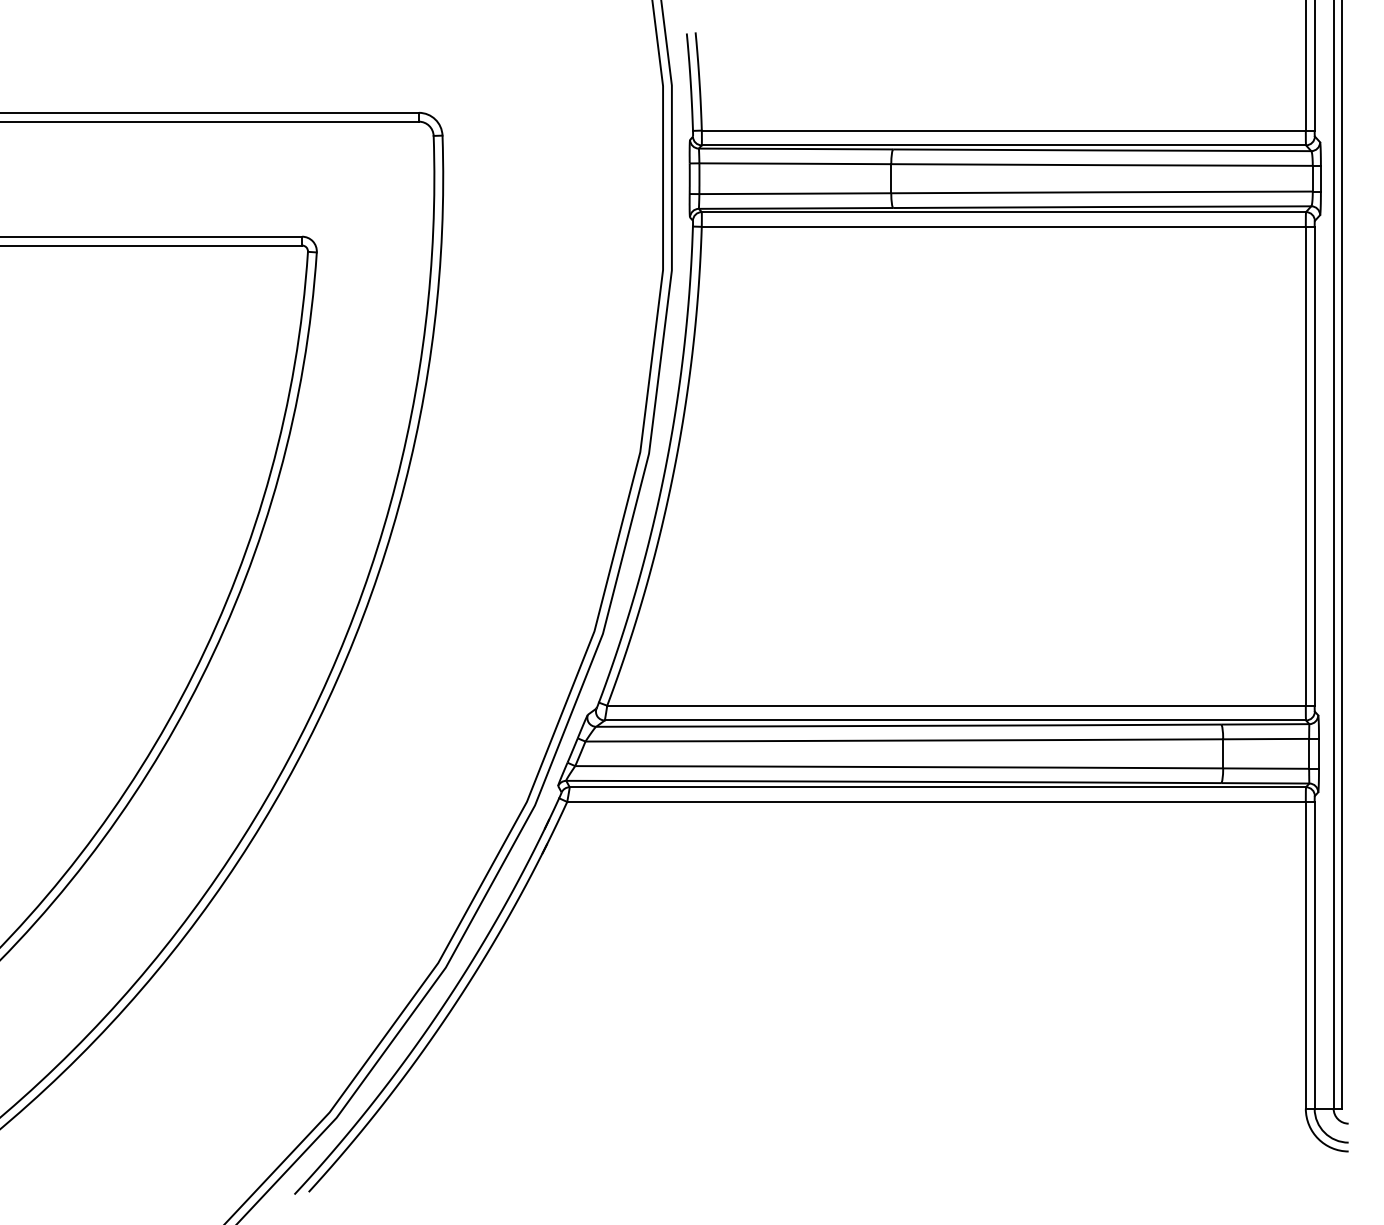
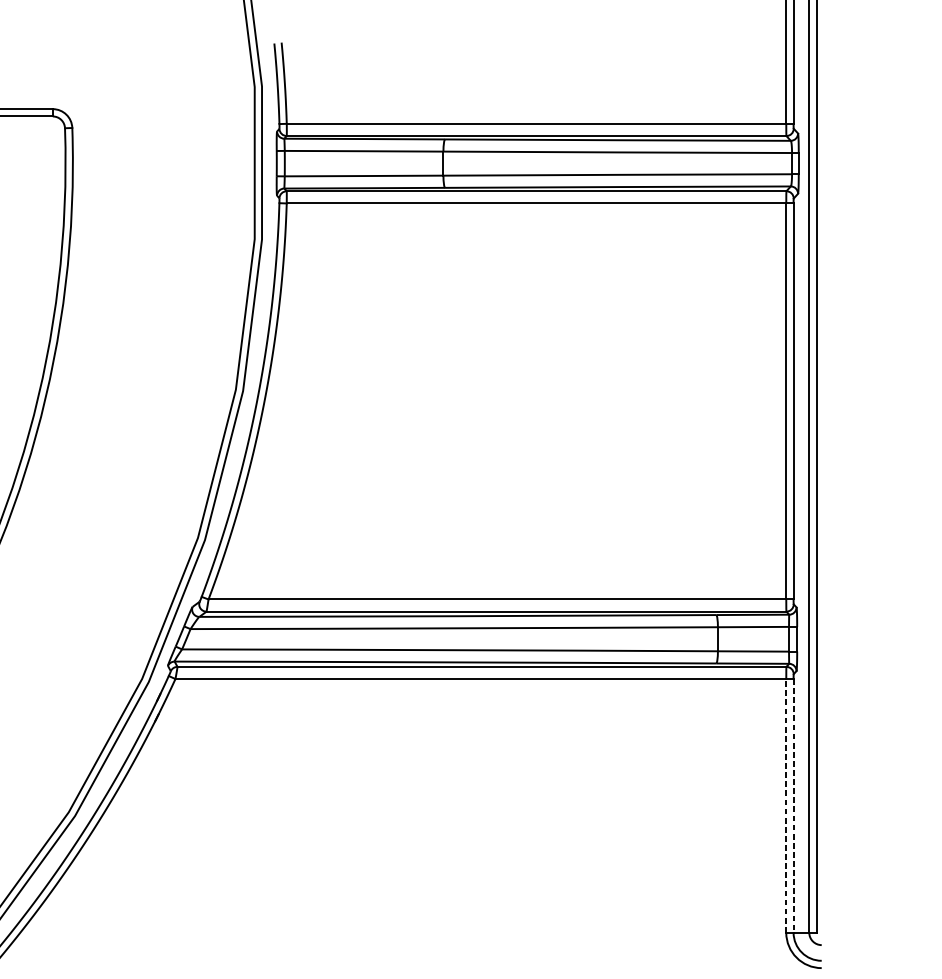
line: (1305, 954) -> (786, 805), solid -> dashed
line: (1314, 955) -> (793, 806), solid -> dashed

